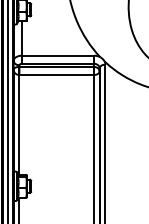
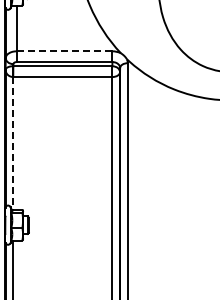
line: (57, 55) -> (64, 51), solid -> dashed
line: (19, 124) -> (13, 143), solid -> dashed

